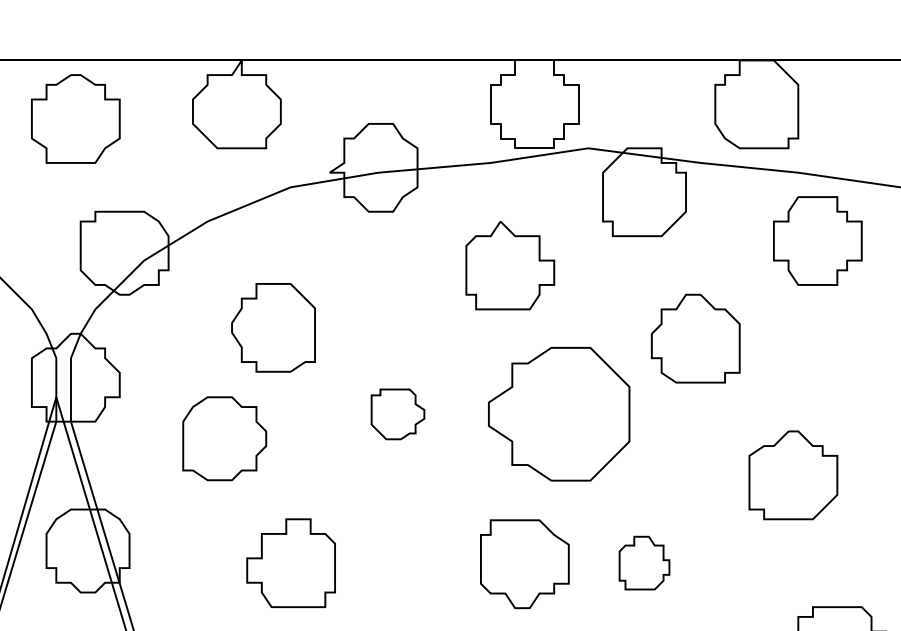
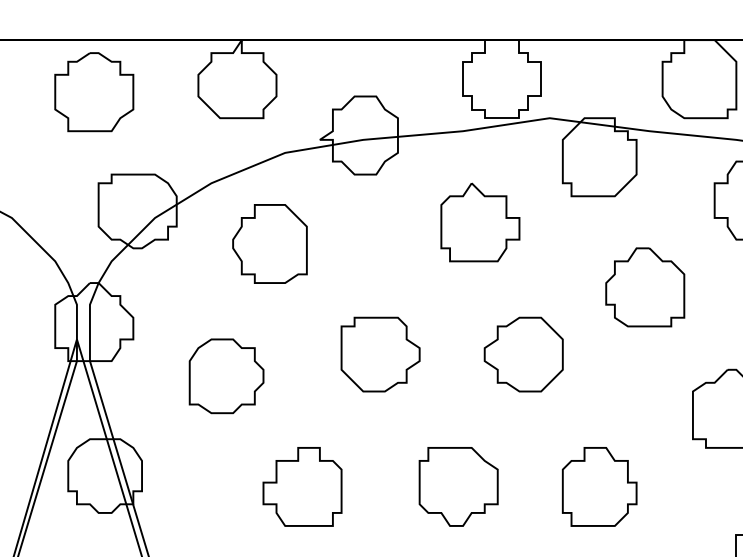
part: (273, 327) -> (269, 243), moved
part: (397, 414) -> (380, 354), size x1.67
part: (558, 414) -> (523, 354), size x0.62
part: (290, 562) -> (301, 486), moved
part: (644, 562) -> (599, 486), size x1.67
part: (524, 563) -> (458, 486), moved

